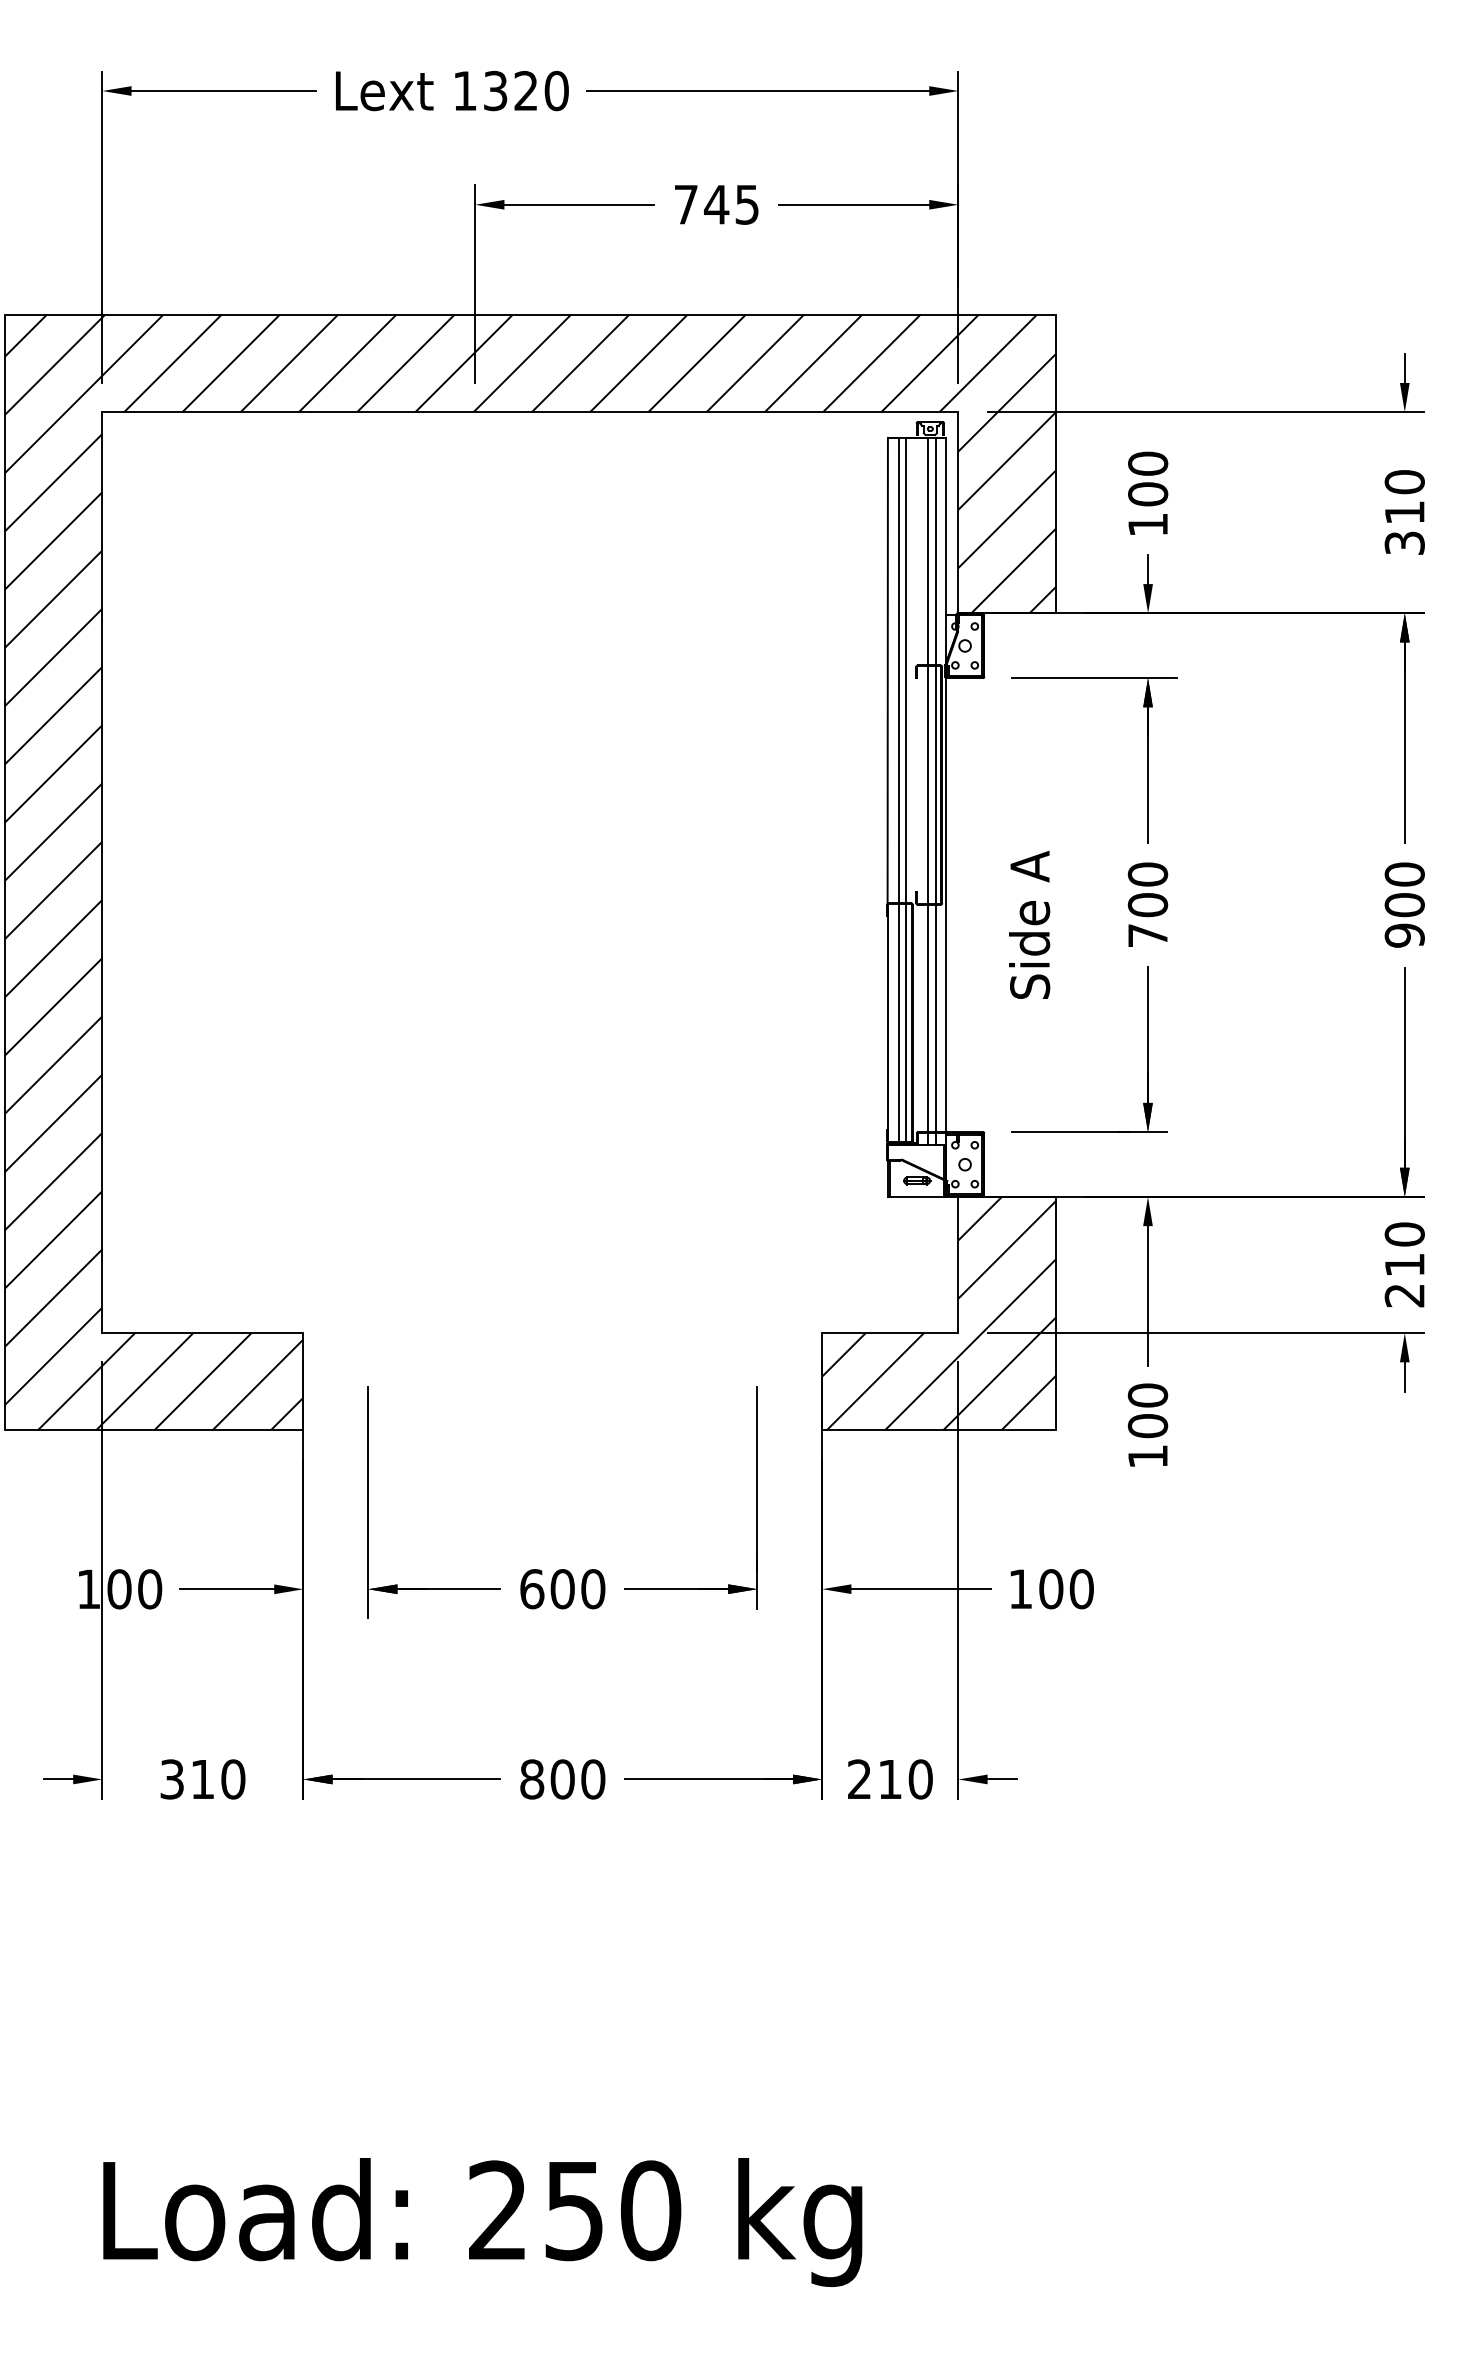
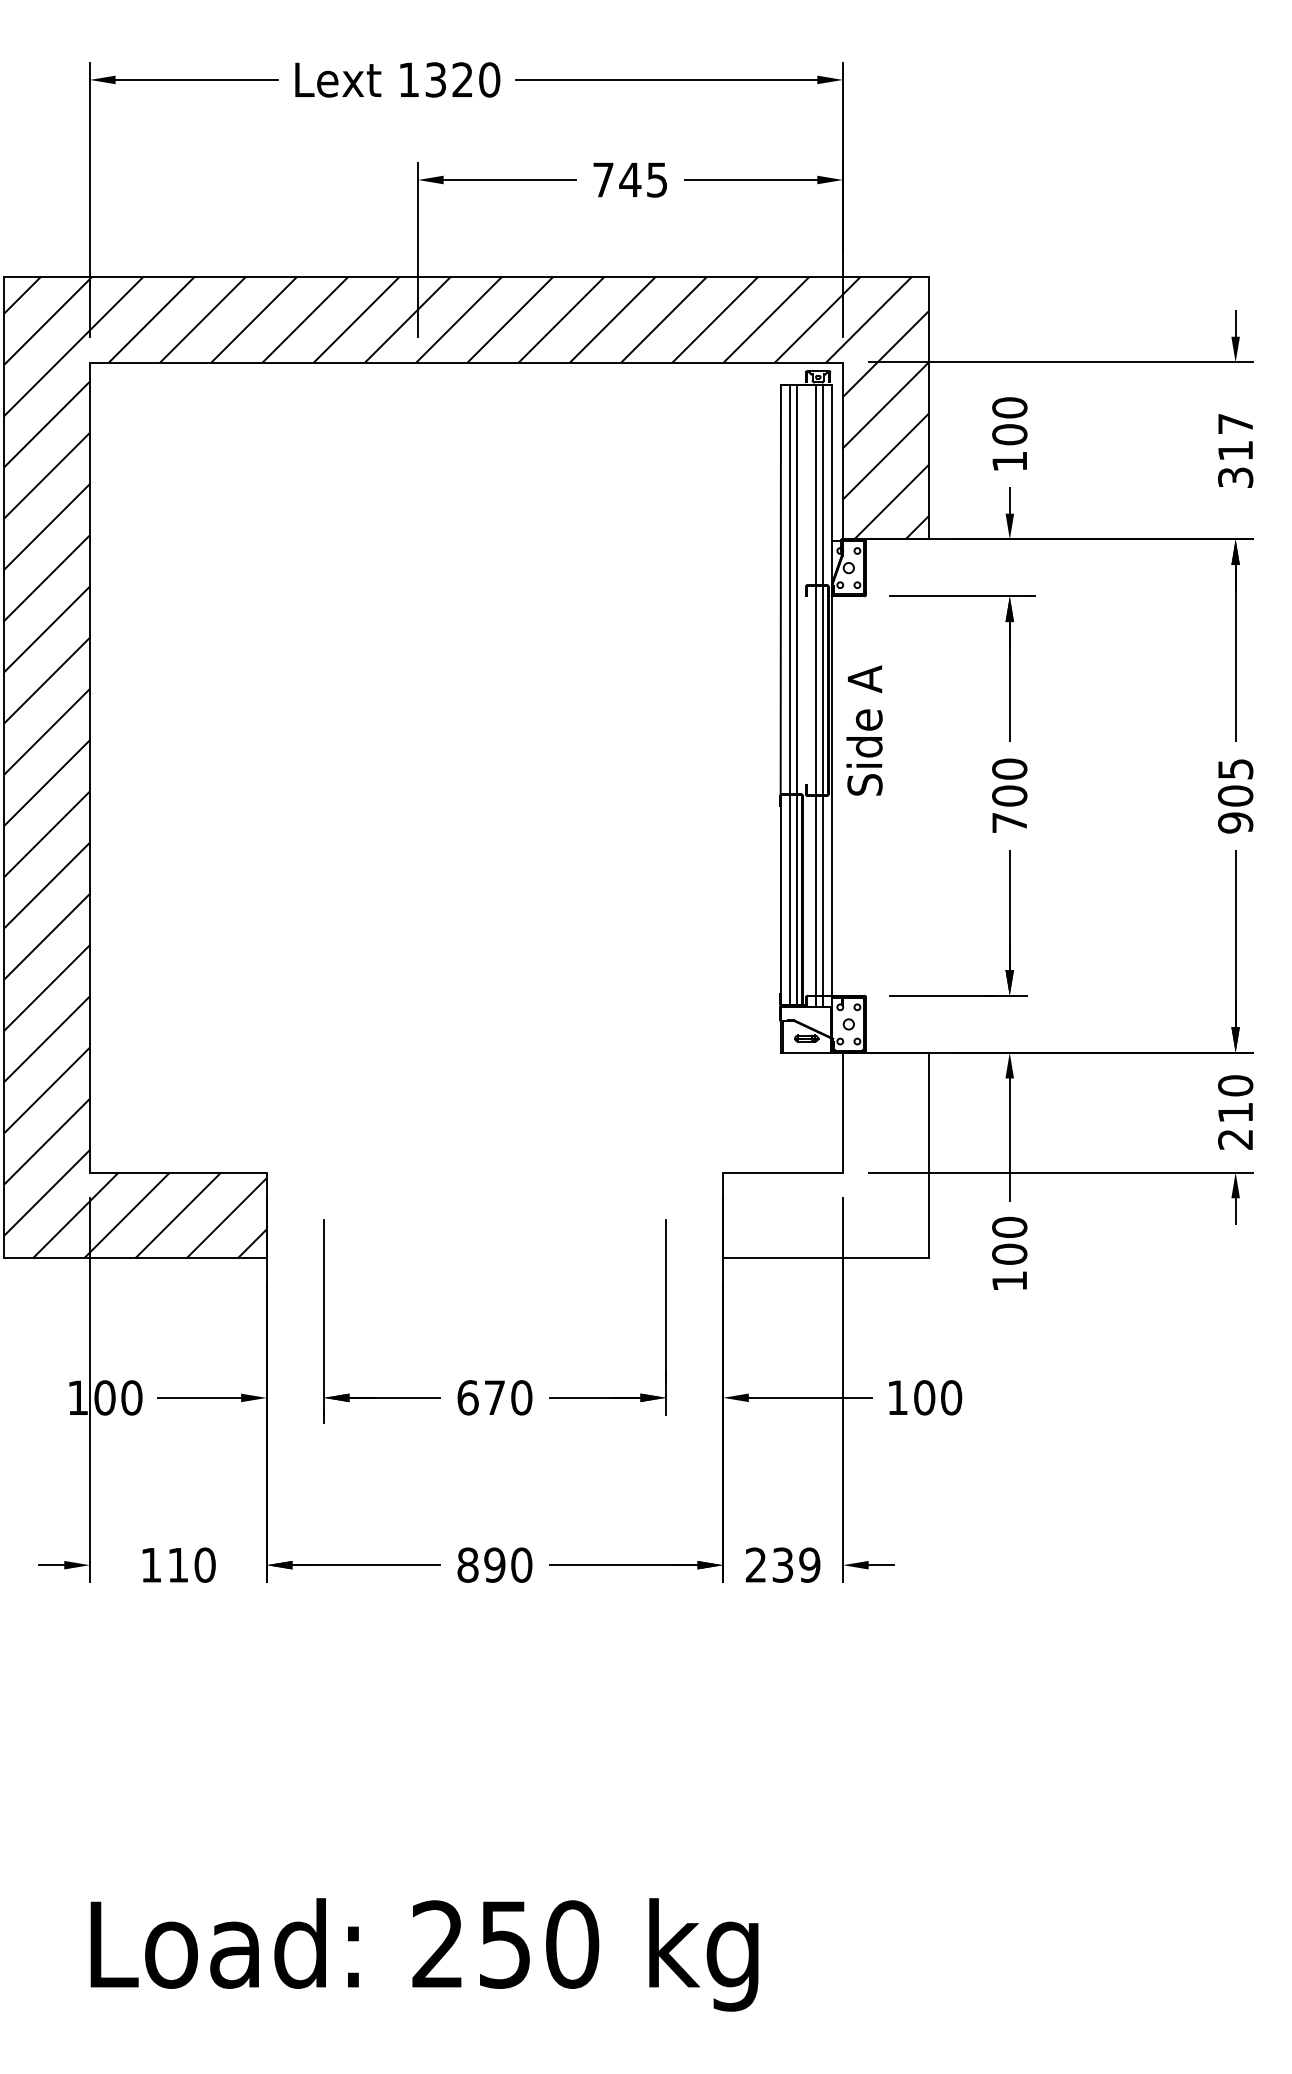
text: (1404, 481) -> (1235, 423), 310 -> 317
text: (1404, 873) -> (1235, 768), 900 -> 905
text: (1029, 924) -> (864, 730), moved
hatch: (938, 1313) -> (825, 1155), removed
text: (562, 1588) -> (494, 1397), 600 -> 670
text: (172, 1778) -> (151, 1564), 310 -> 110
text: (562, 1778) -> (494, 1564), 800 -> 890
text: (905, 1778) -> (796, 1564), 210 -> 239

